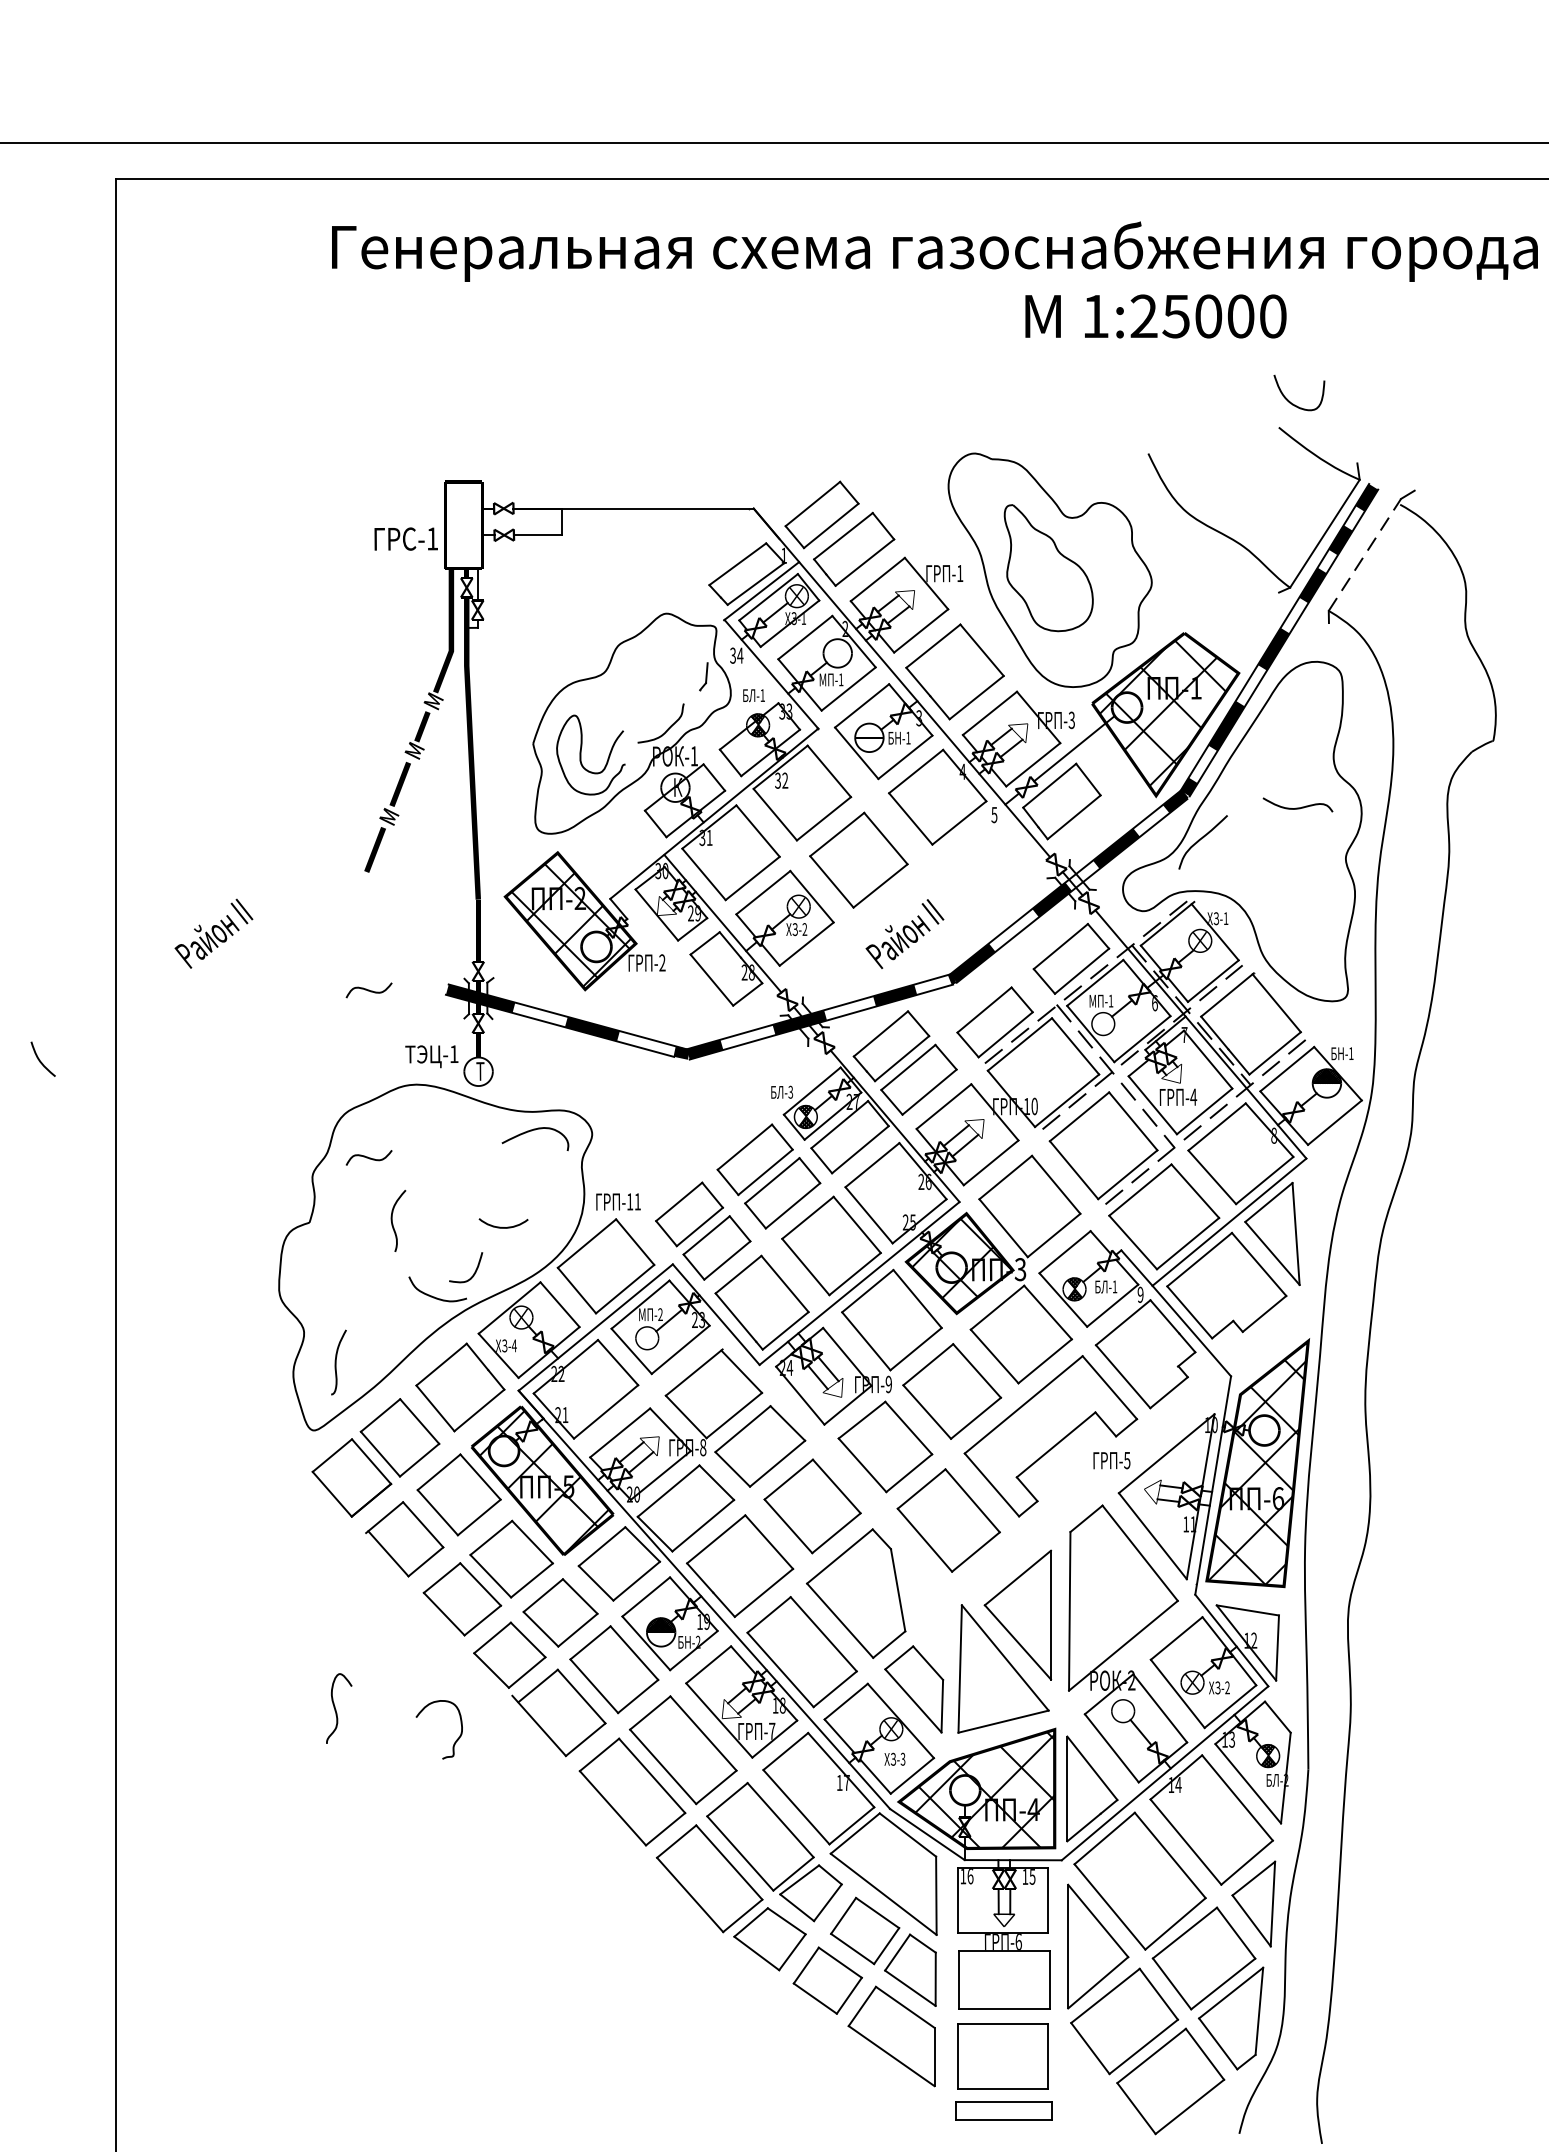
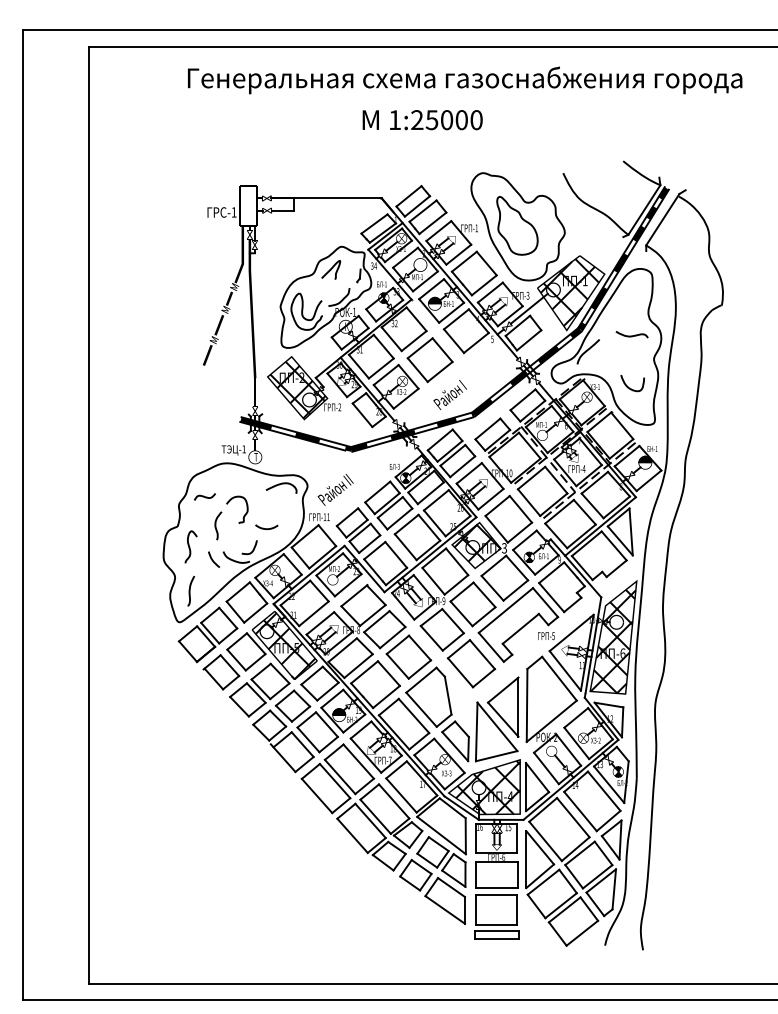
text: (1155, 317) -> (422, 120), moved
curve: (1290, 399) -> (628, 386), moved
line: (1364, 554) -> (662, 219), dashed -> solid
curve: (644, 663) -> (331, 269), added
hatch: (868, 730) -> (434, 300), added
text: (935, 908) -> (465, 382), Район II -> Район I
text: (213, 932) -> (335, 489), moved
curve: (368, 989) -> (204, 419), removed
curve: (41, 1058) -> (213, 559), moved
curve: (335, 1707) -> (189, 546), moved
curve: (452, 1741) -> (243, 515), moved

